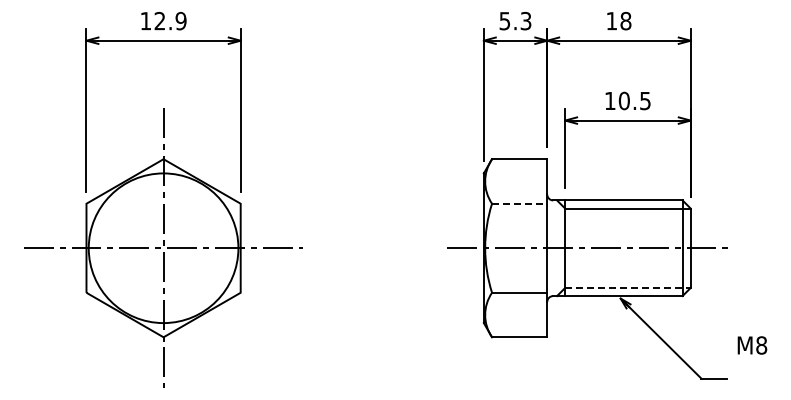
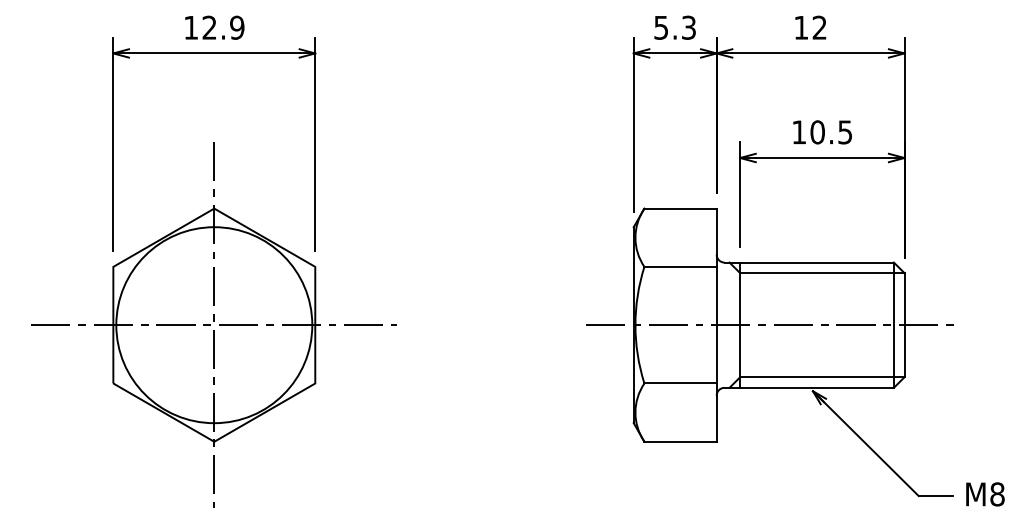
text: (625, 21) -> (819, 28), 18 -> 12
line: (519, 203) -> (680, 266), dashed -> solid
line: (627, 287) -> (821, 376), dashed -> solid
text: (752, 345) -> (985, 494), moved

